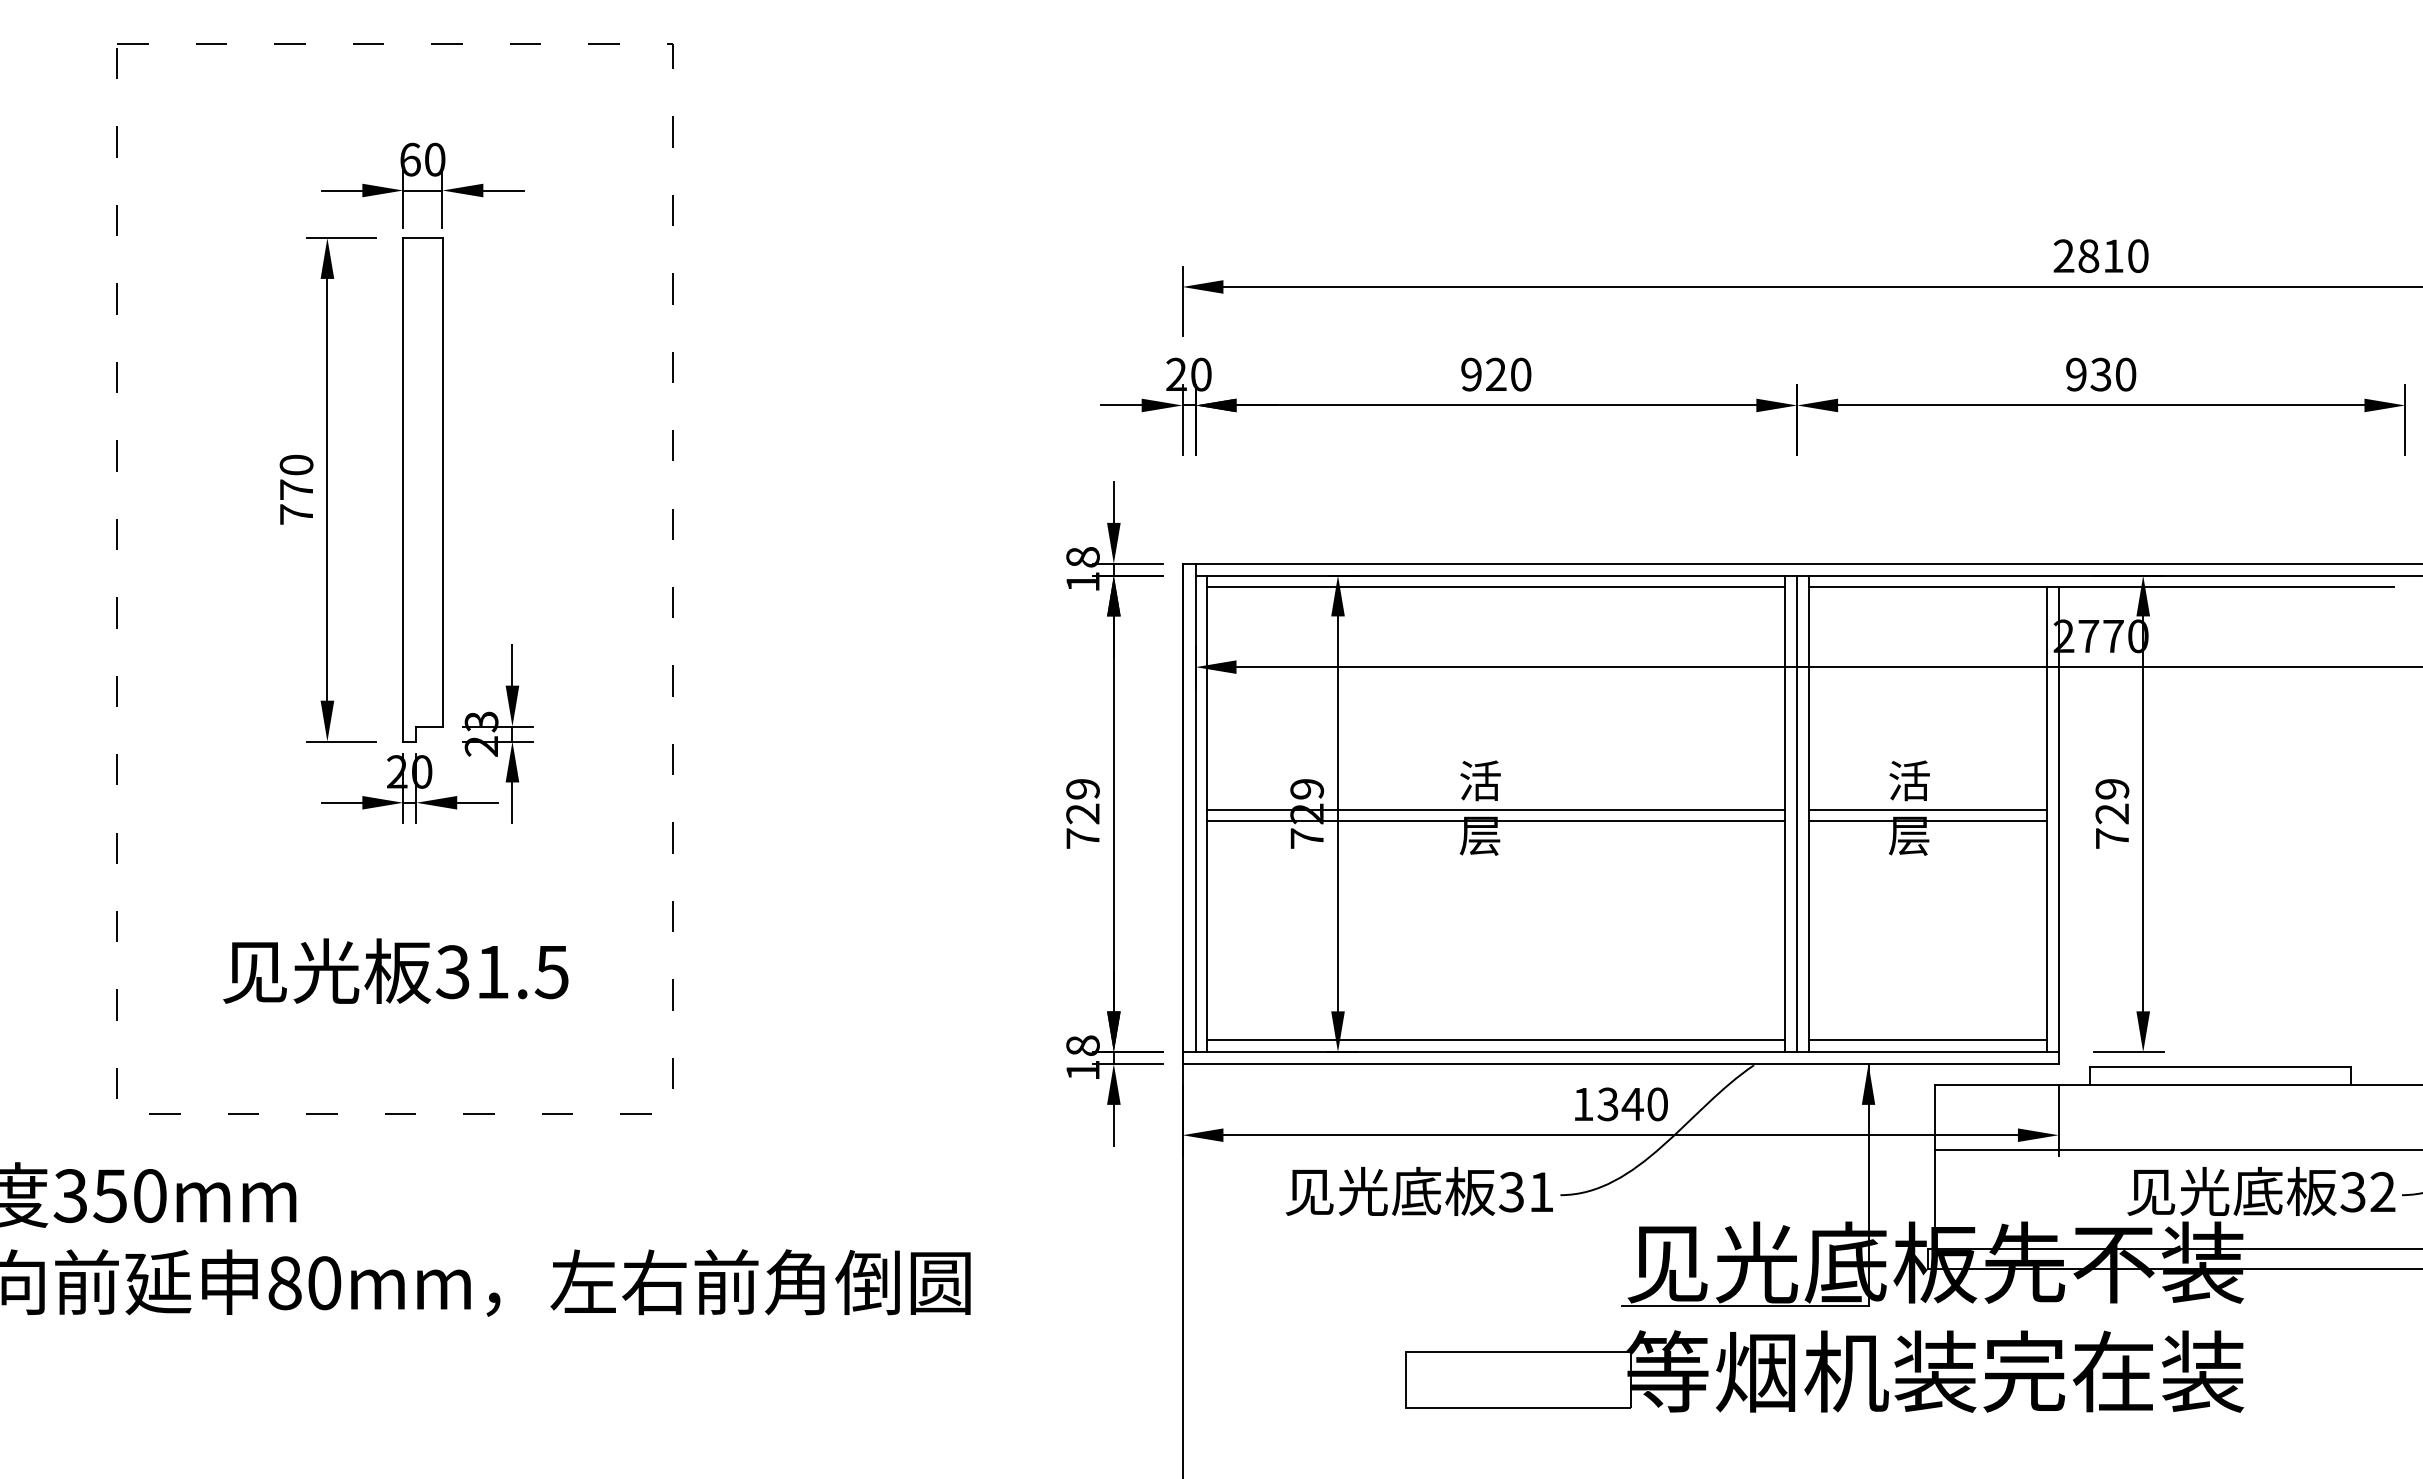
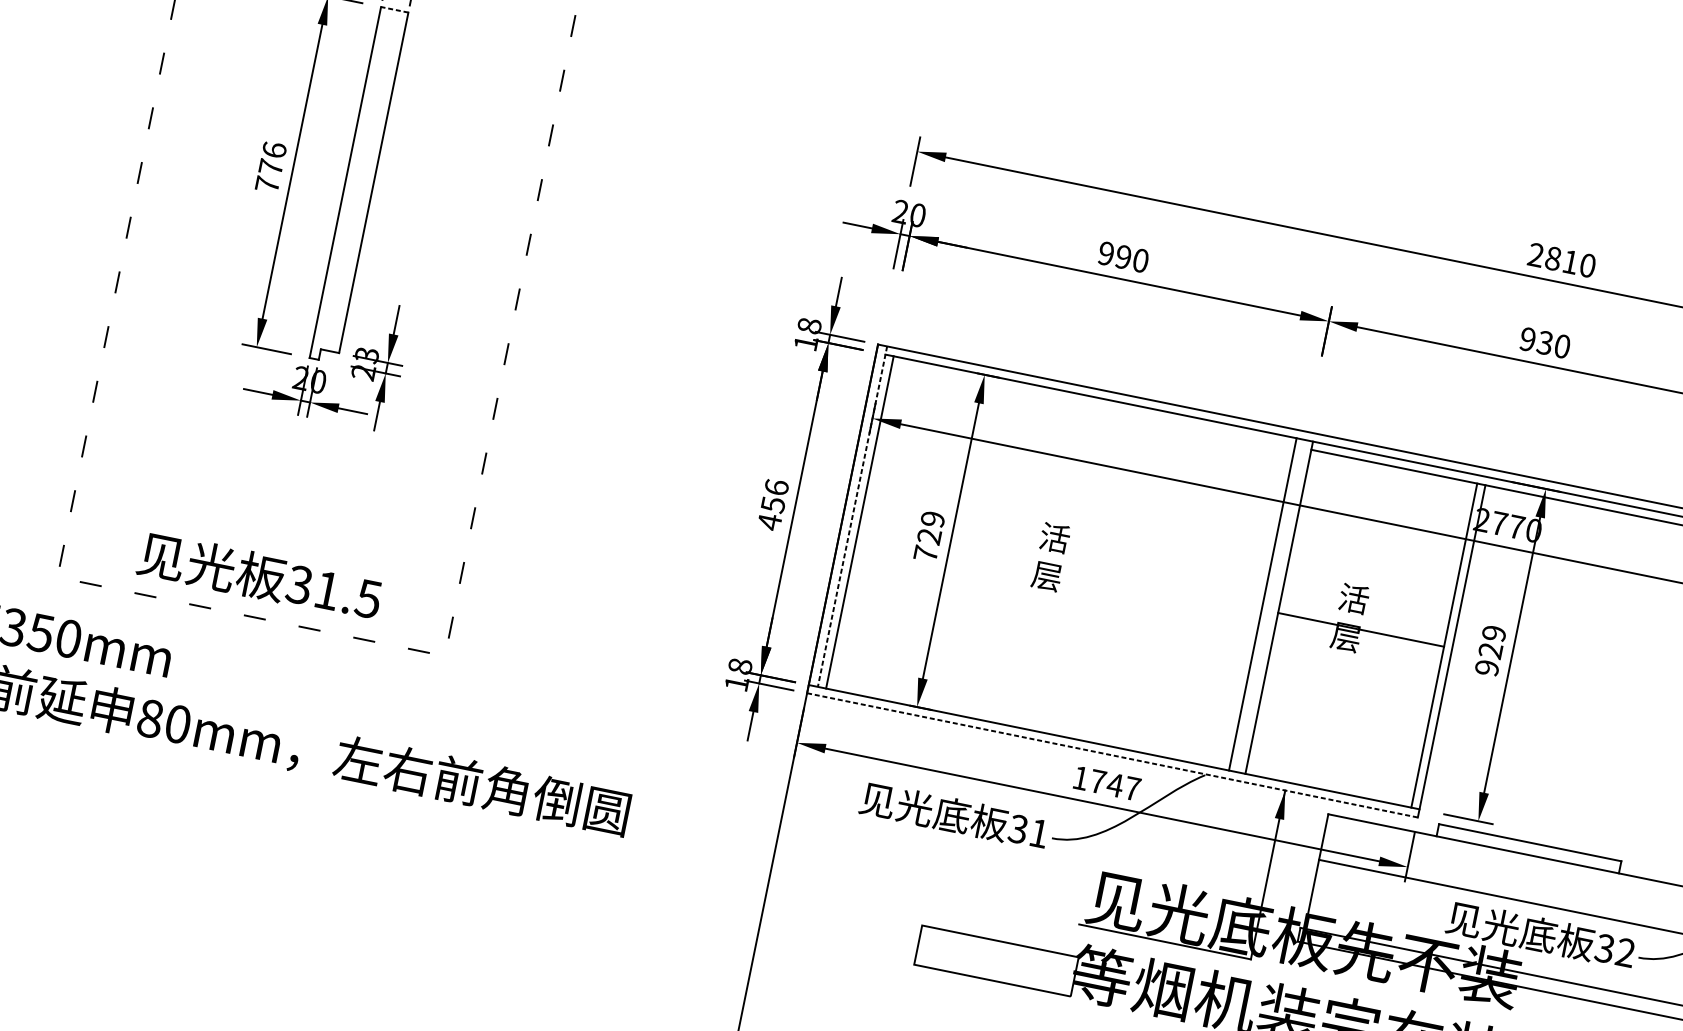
line: (422, 238) -> (394, 10), solid -> dashed
text: (1496, 374) -> (1123, 257), 920 -> 990
text: (296, 464) -> (274, 149), 770 -> 776
line: (1496, 587) -> (1093, 405), removed
line: (1195, 808) -> (852, 516), solid -> dashed
line: (1496, 809) -> (1062, 560), removed
line: (1927, 809) -> (1362, 621), removed
line: (1797, 813) -> (1271, 605), removed
text: (1082, 814) -> (772, 505), 729 -> 456
line: (1496, 821) -> (1060, 568), removed
text: (2112, 838) -> (1487, 667), 729 -> 929
text: (395, 970) -> (259, 575), moved
line: (1496, 1040) -> (1029, 721), removed
line: (1927, 1040) -> (1329, 782), removed
line: (1621, 1064) -> (1113, 755), solid -> dashed
text: (1632, 1104) -> (1115, 785), 1340 -> 1747

